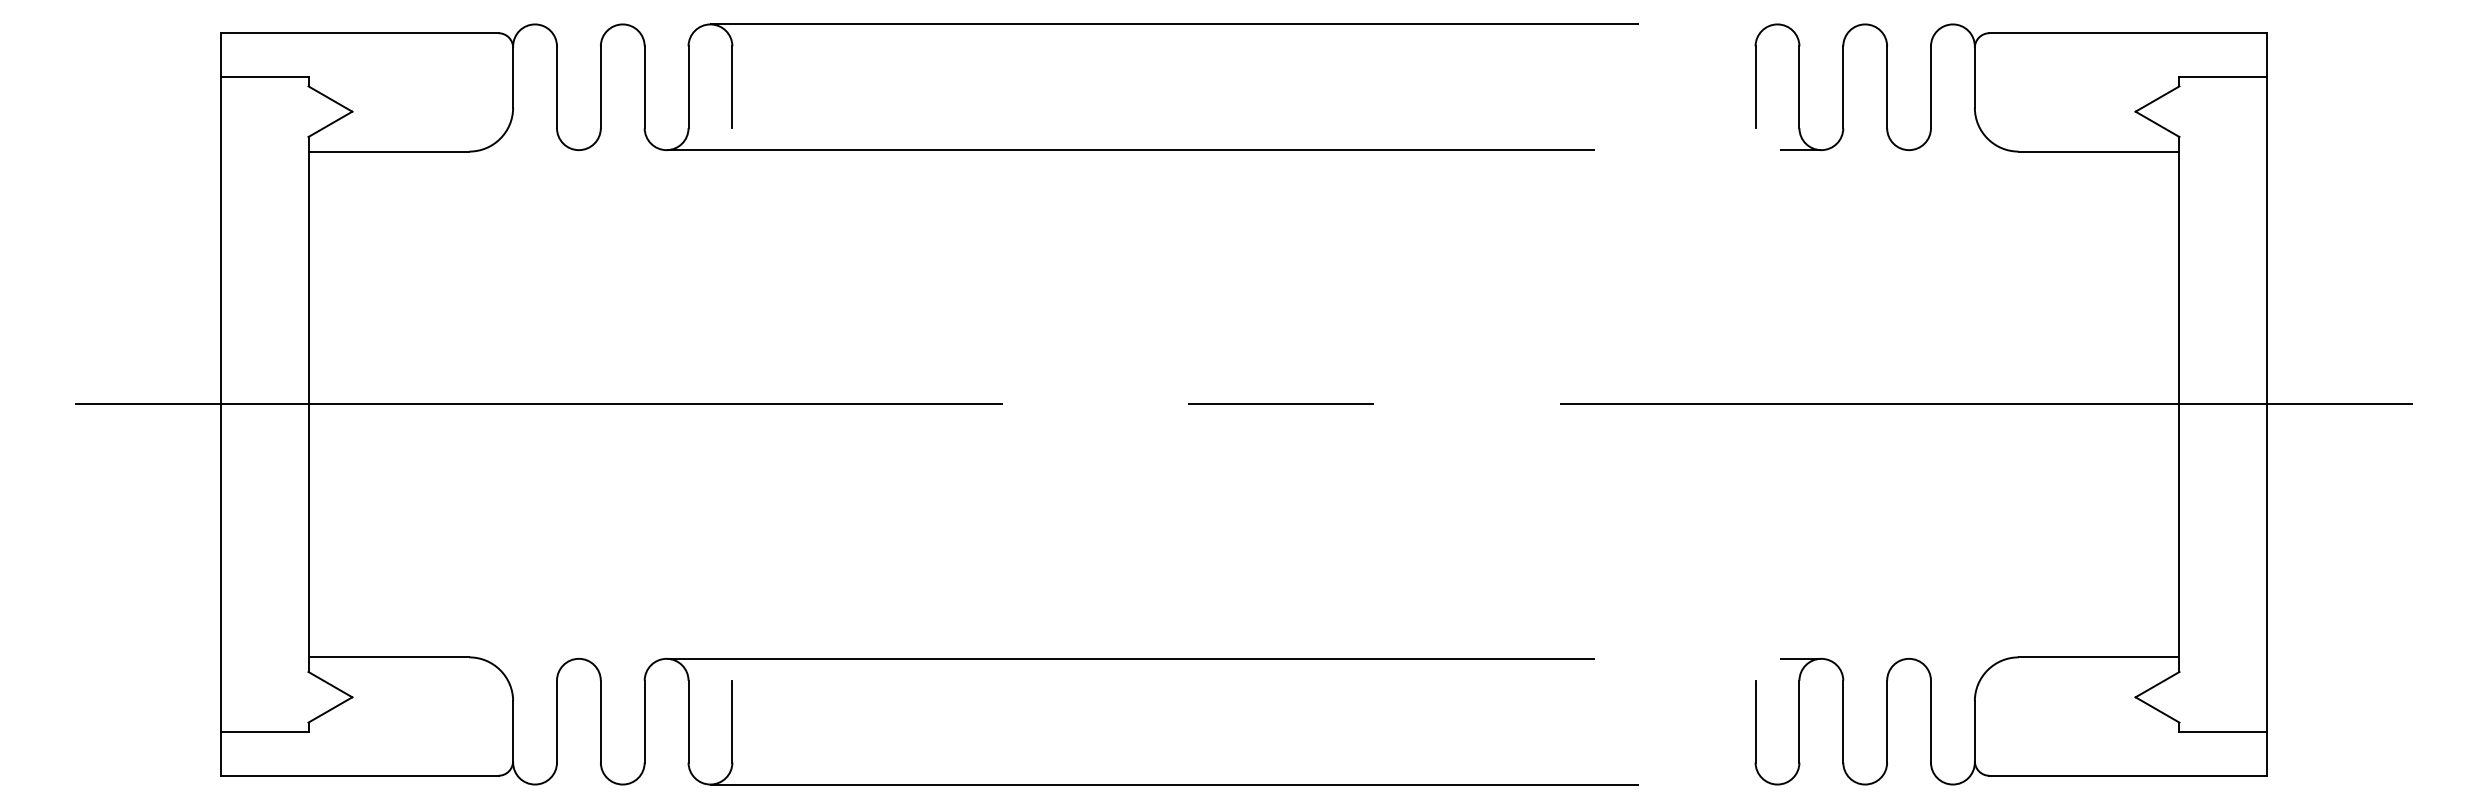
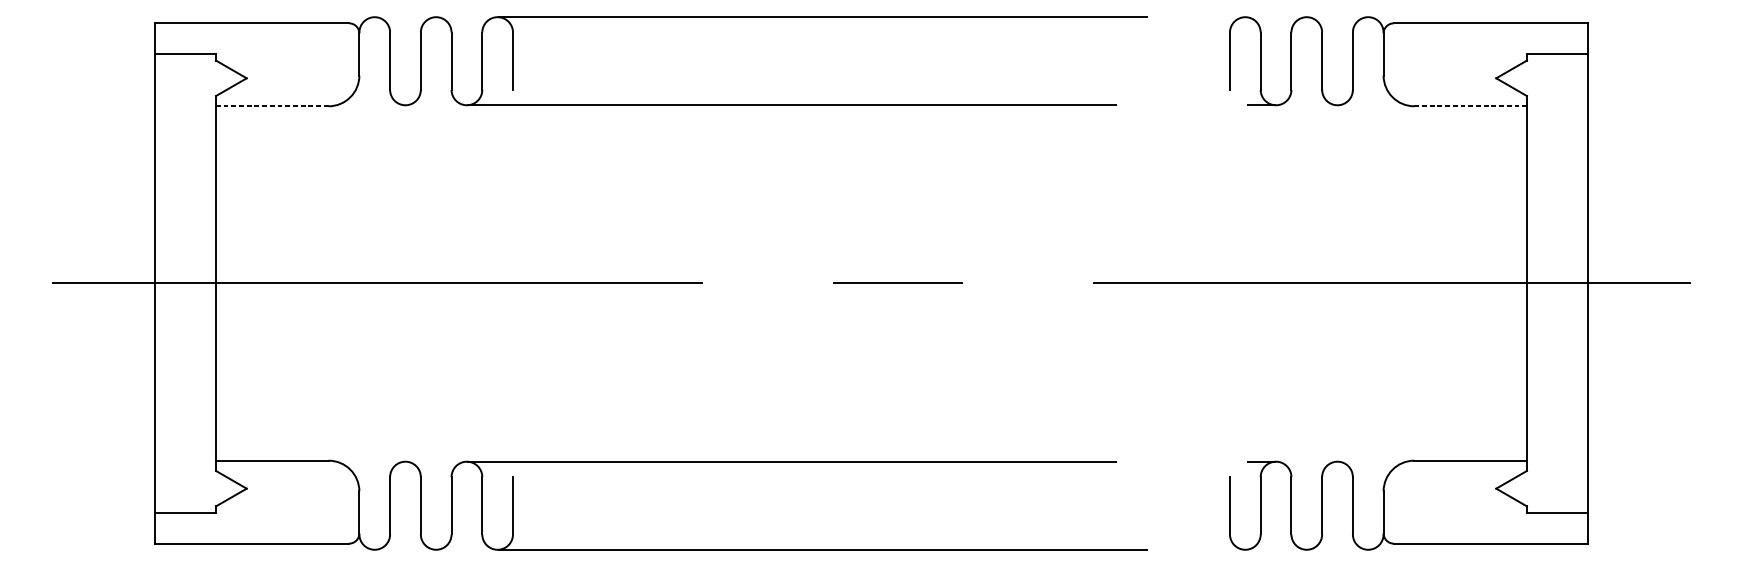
line: (388, 151) -> (272, 106), solid -> dashed
line: (2099, 151) -> (1470, 106), solid -> dashed

